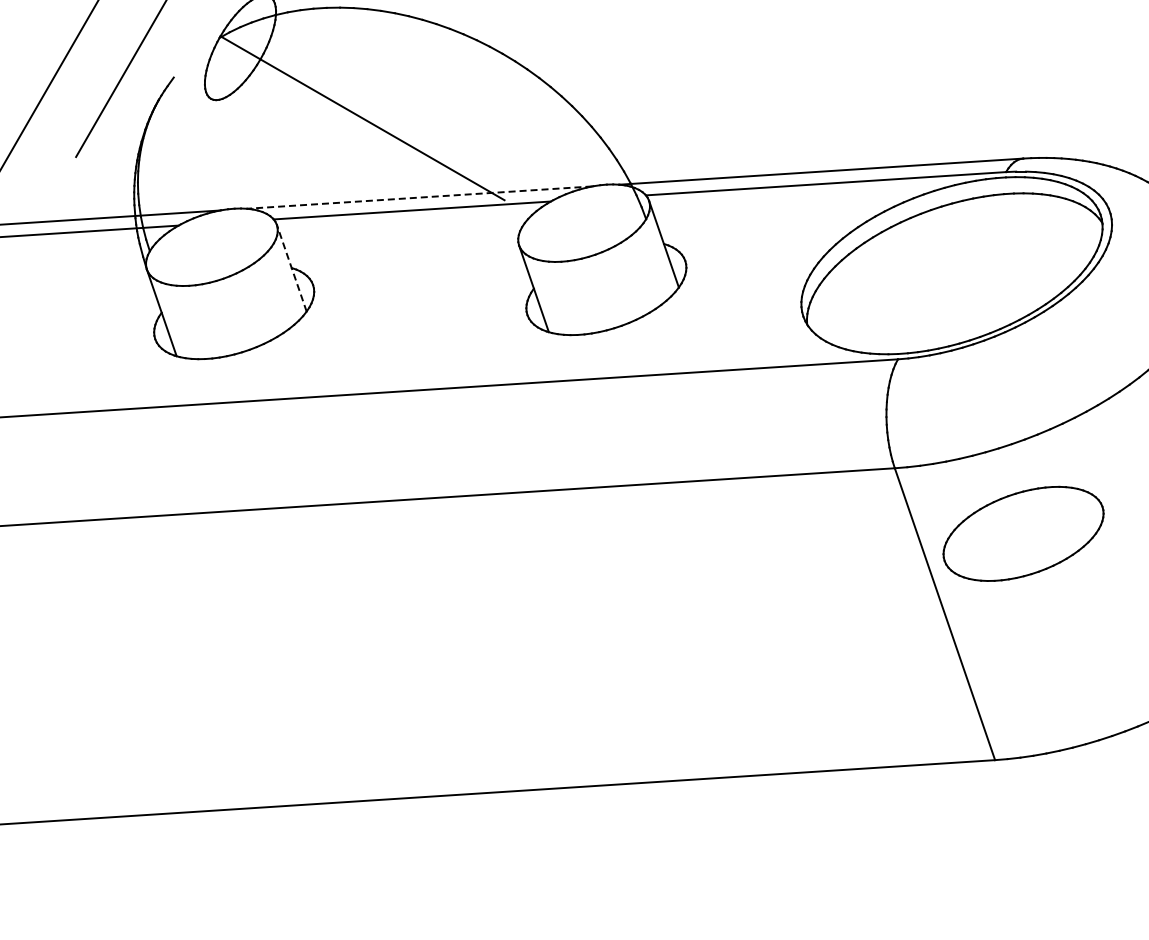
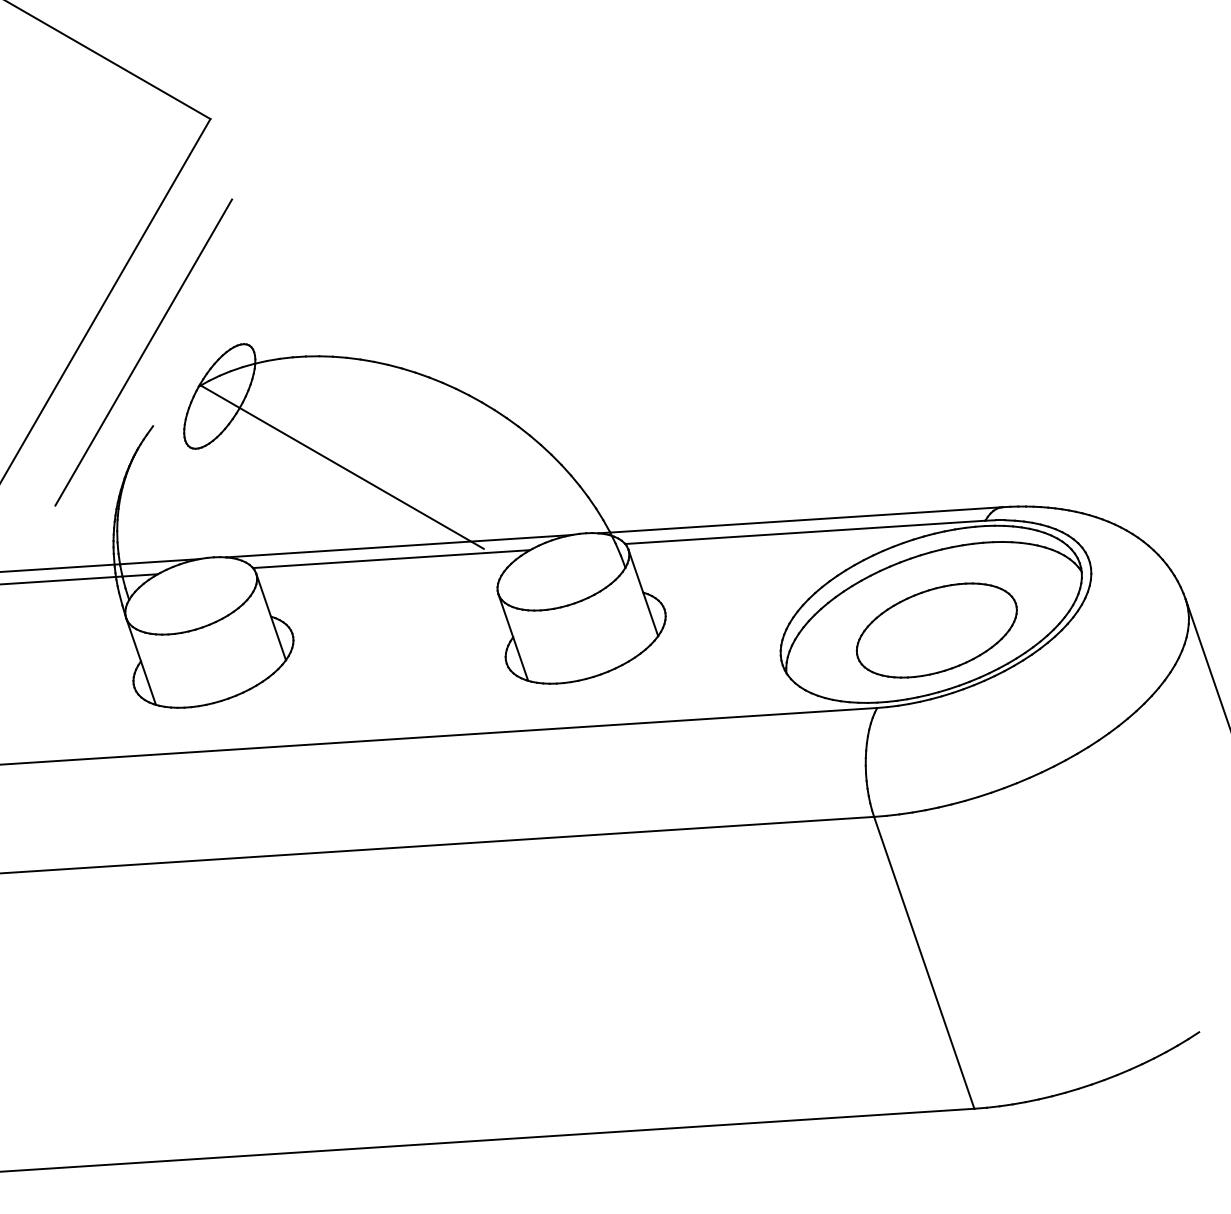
line: (419, 197) -> (398, 546), dashed -> solid
line: (292, 267) -> (271, 616), dashed -> solid
part: (1023, 533) -> (936, 630), moved

